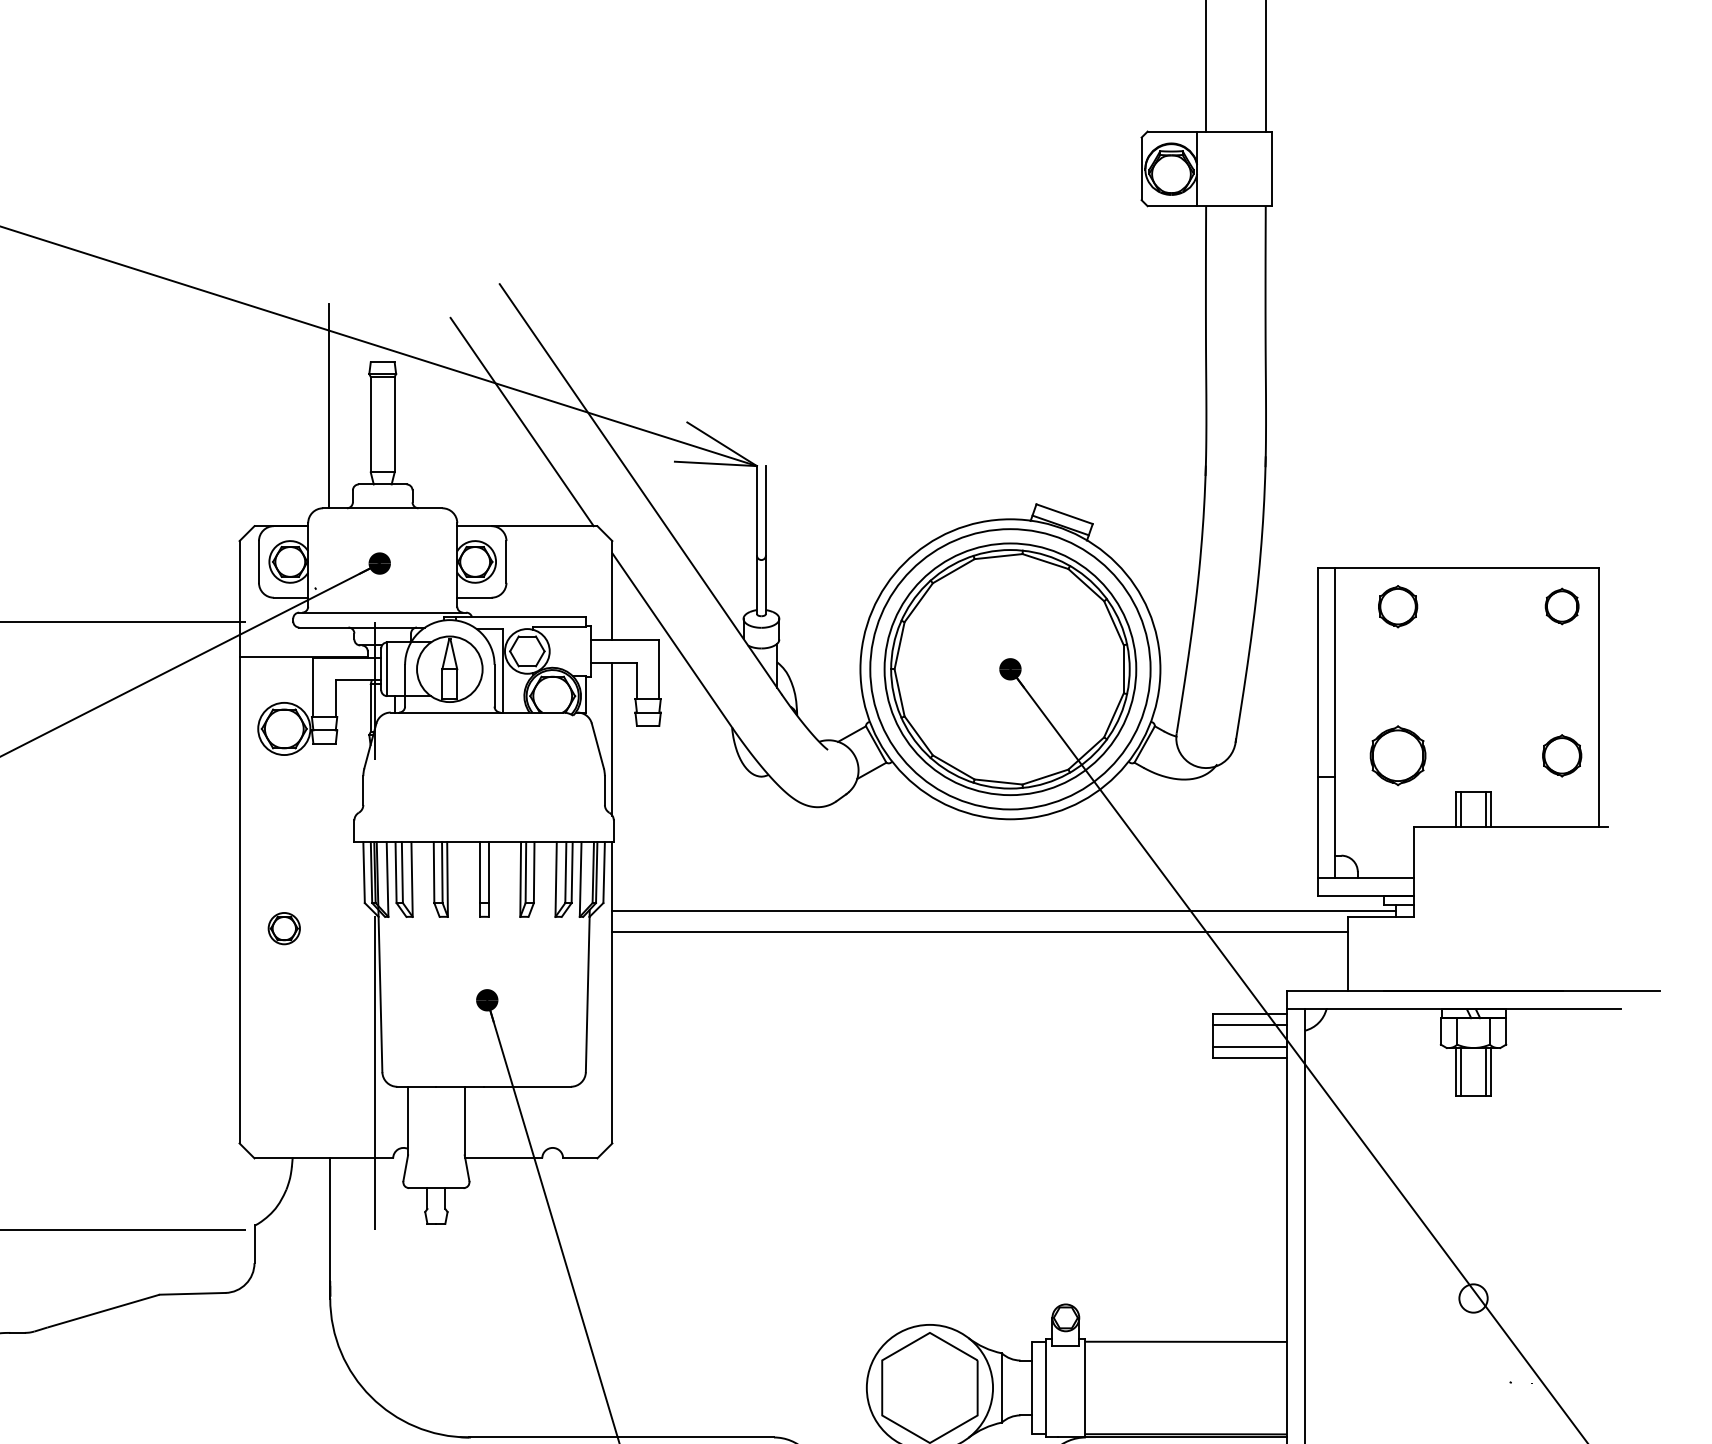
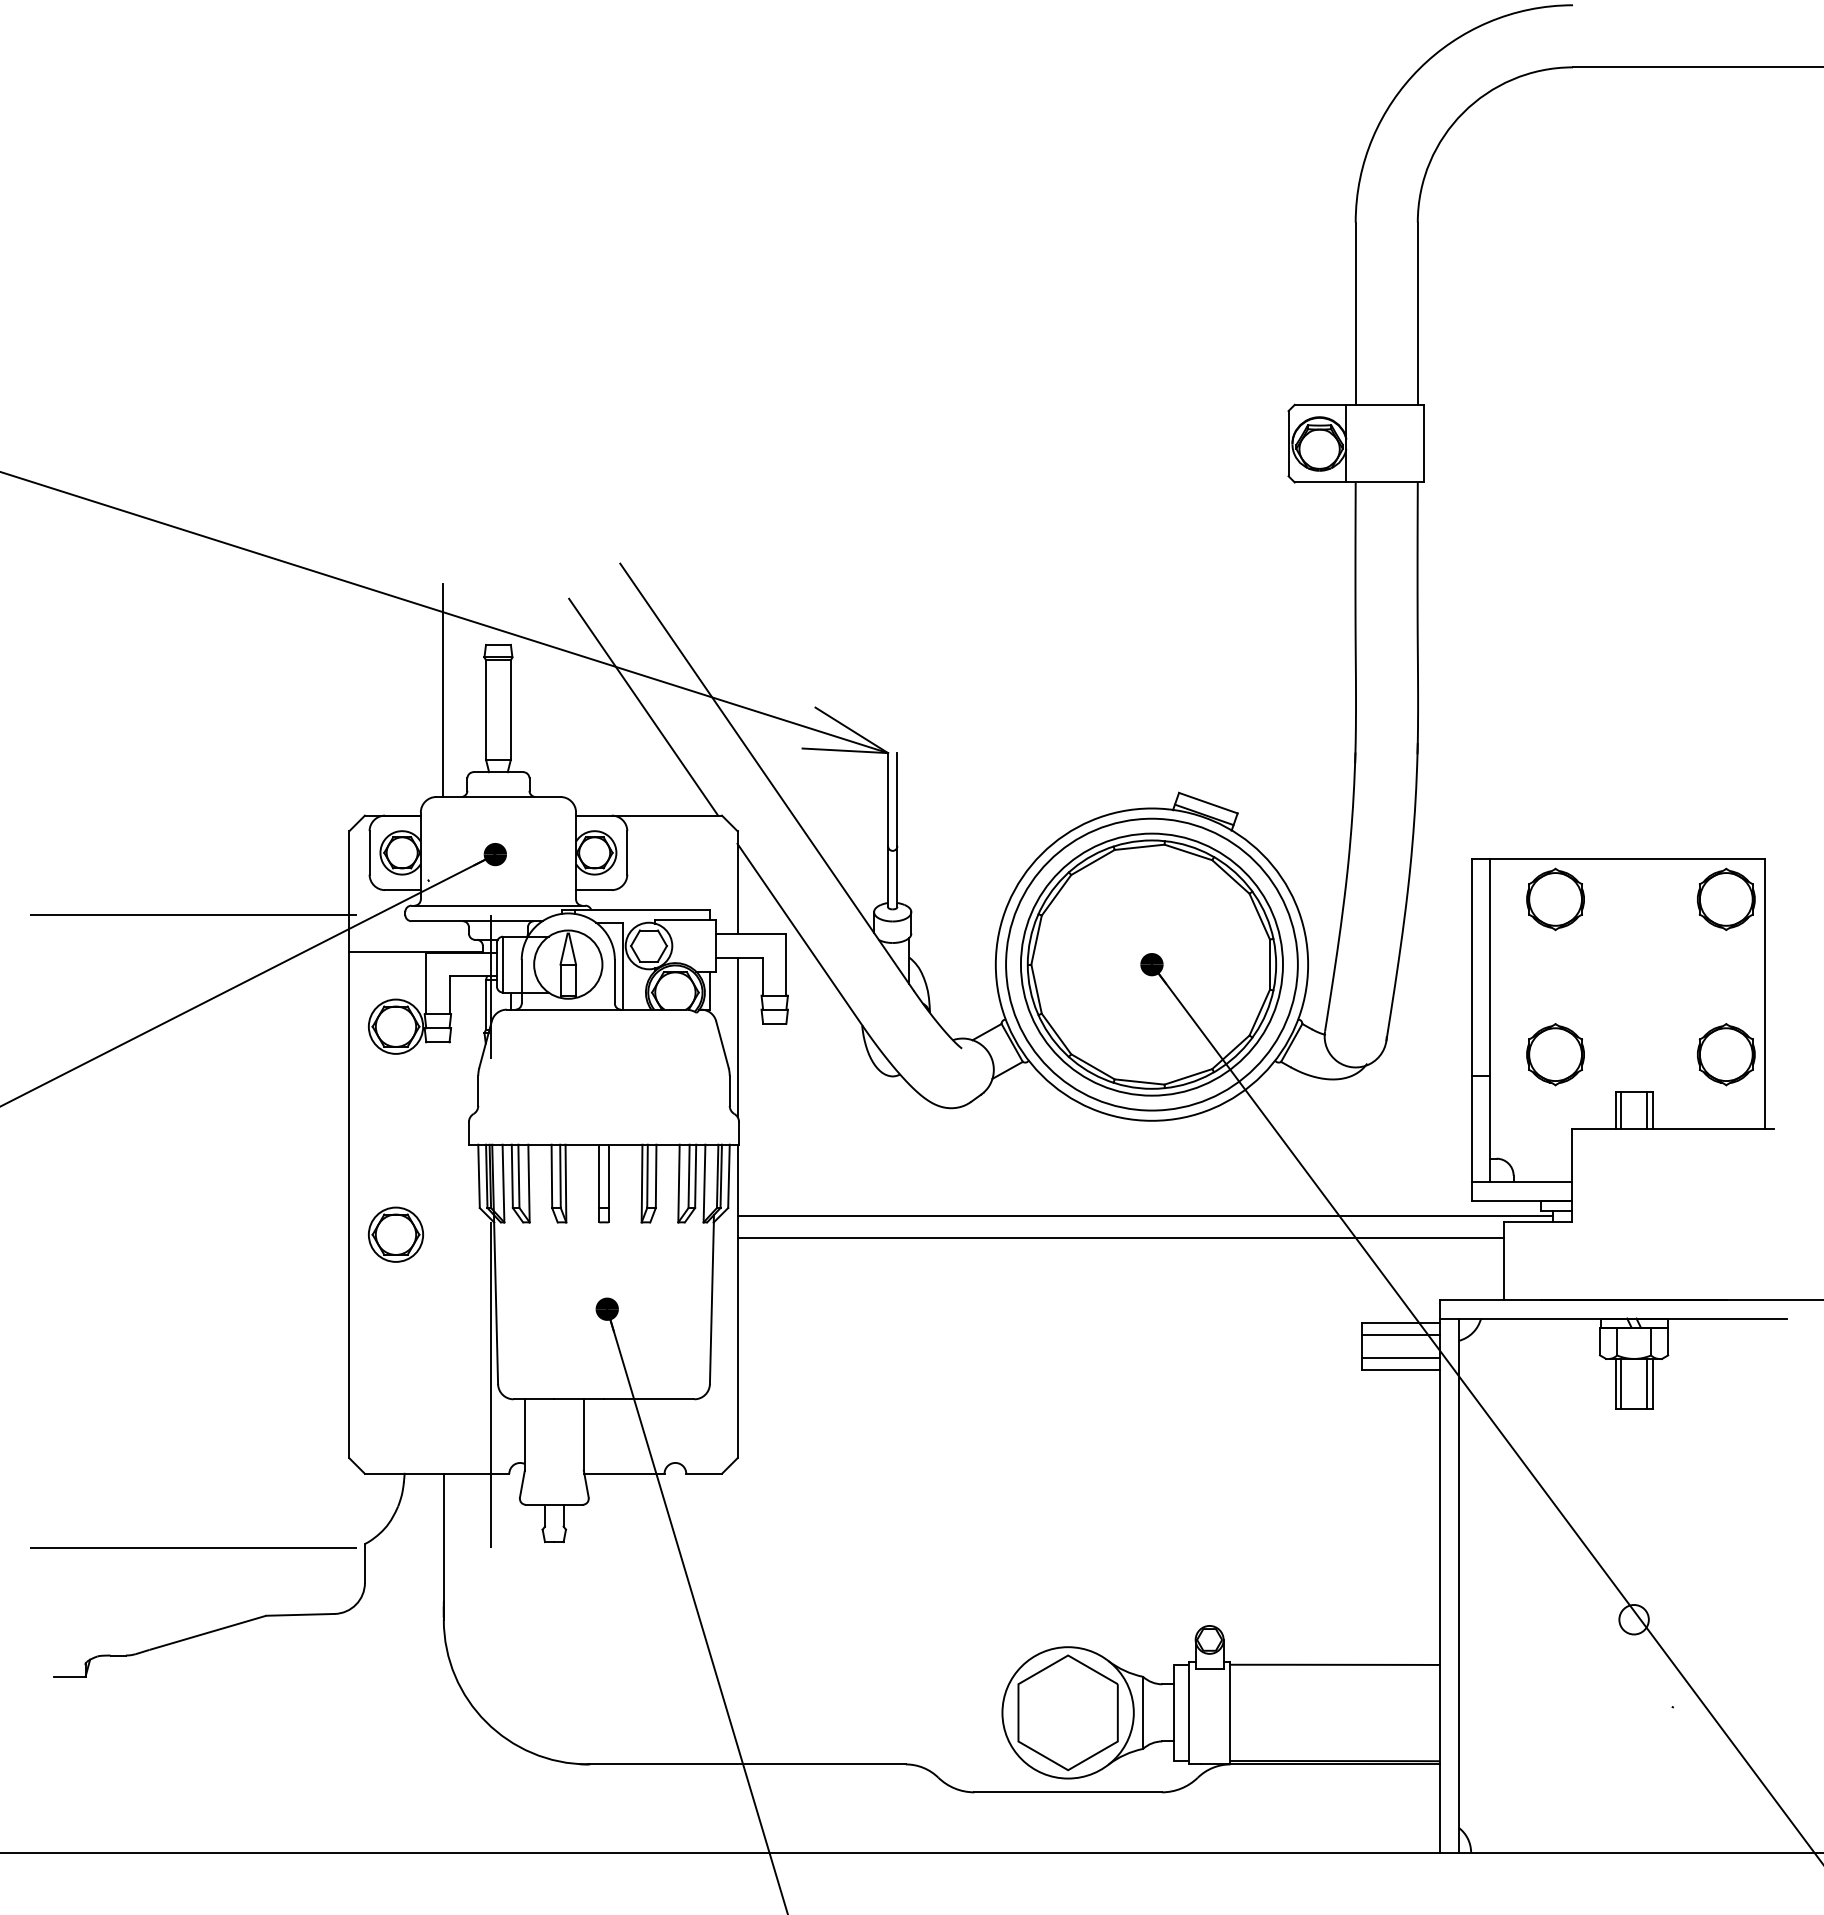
part: (1562, 605) -> (1726, 898), size x1.67
part: (1398, 606) -> (1555, 899), size x1.43
part: (1562, 755) -> (1726, 1054), size x1.43
part: (283, 928) -> (395, 1234), size x1.67

